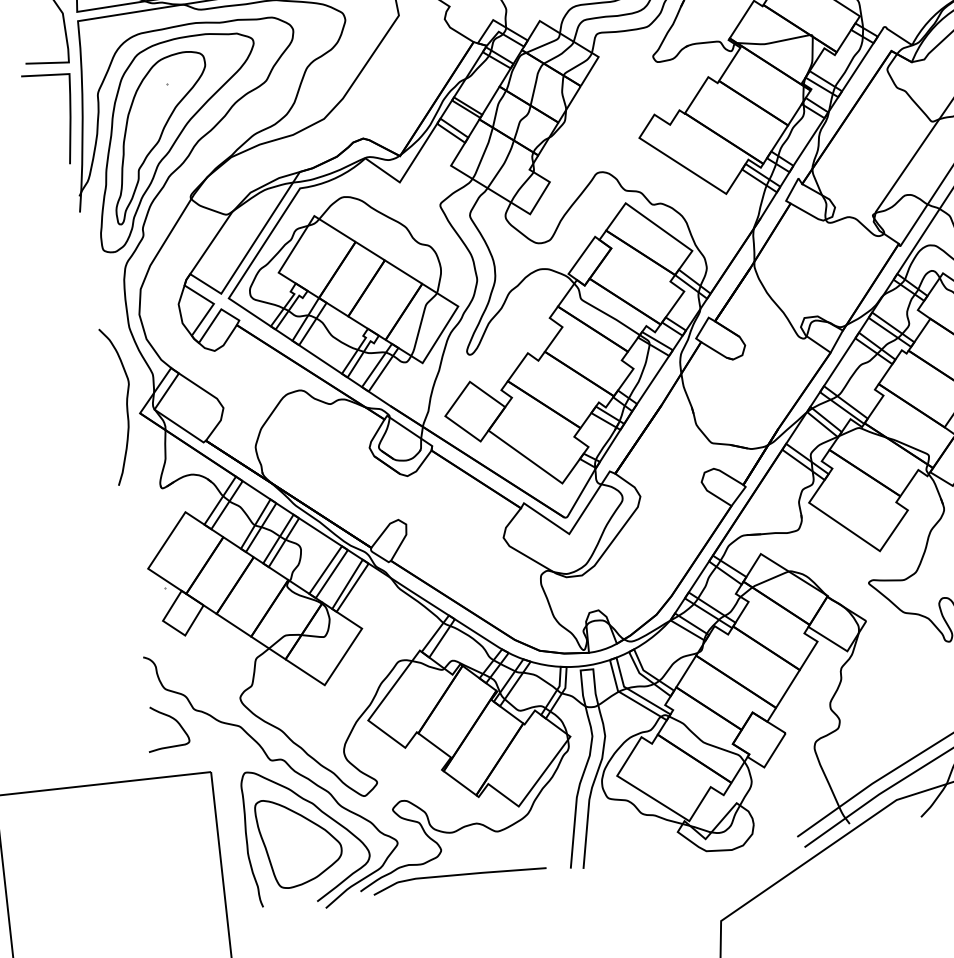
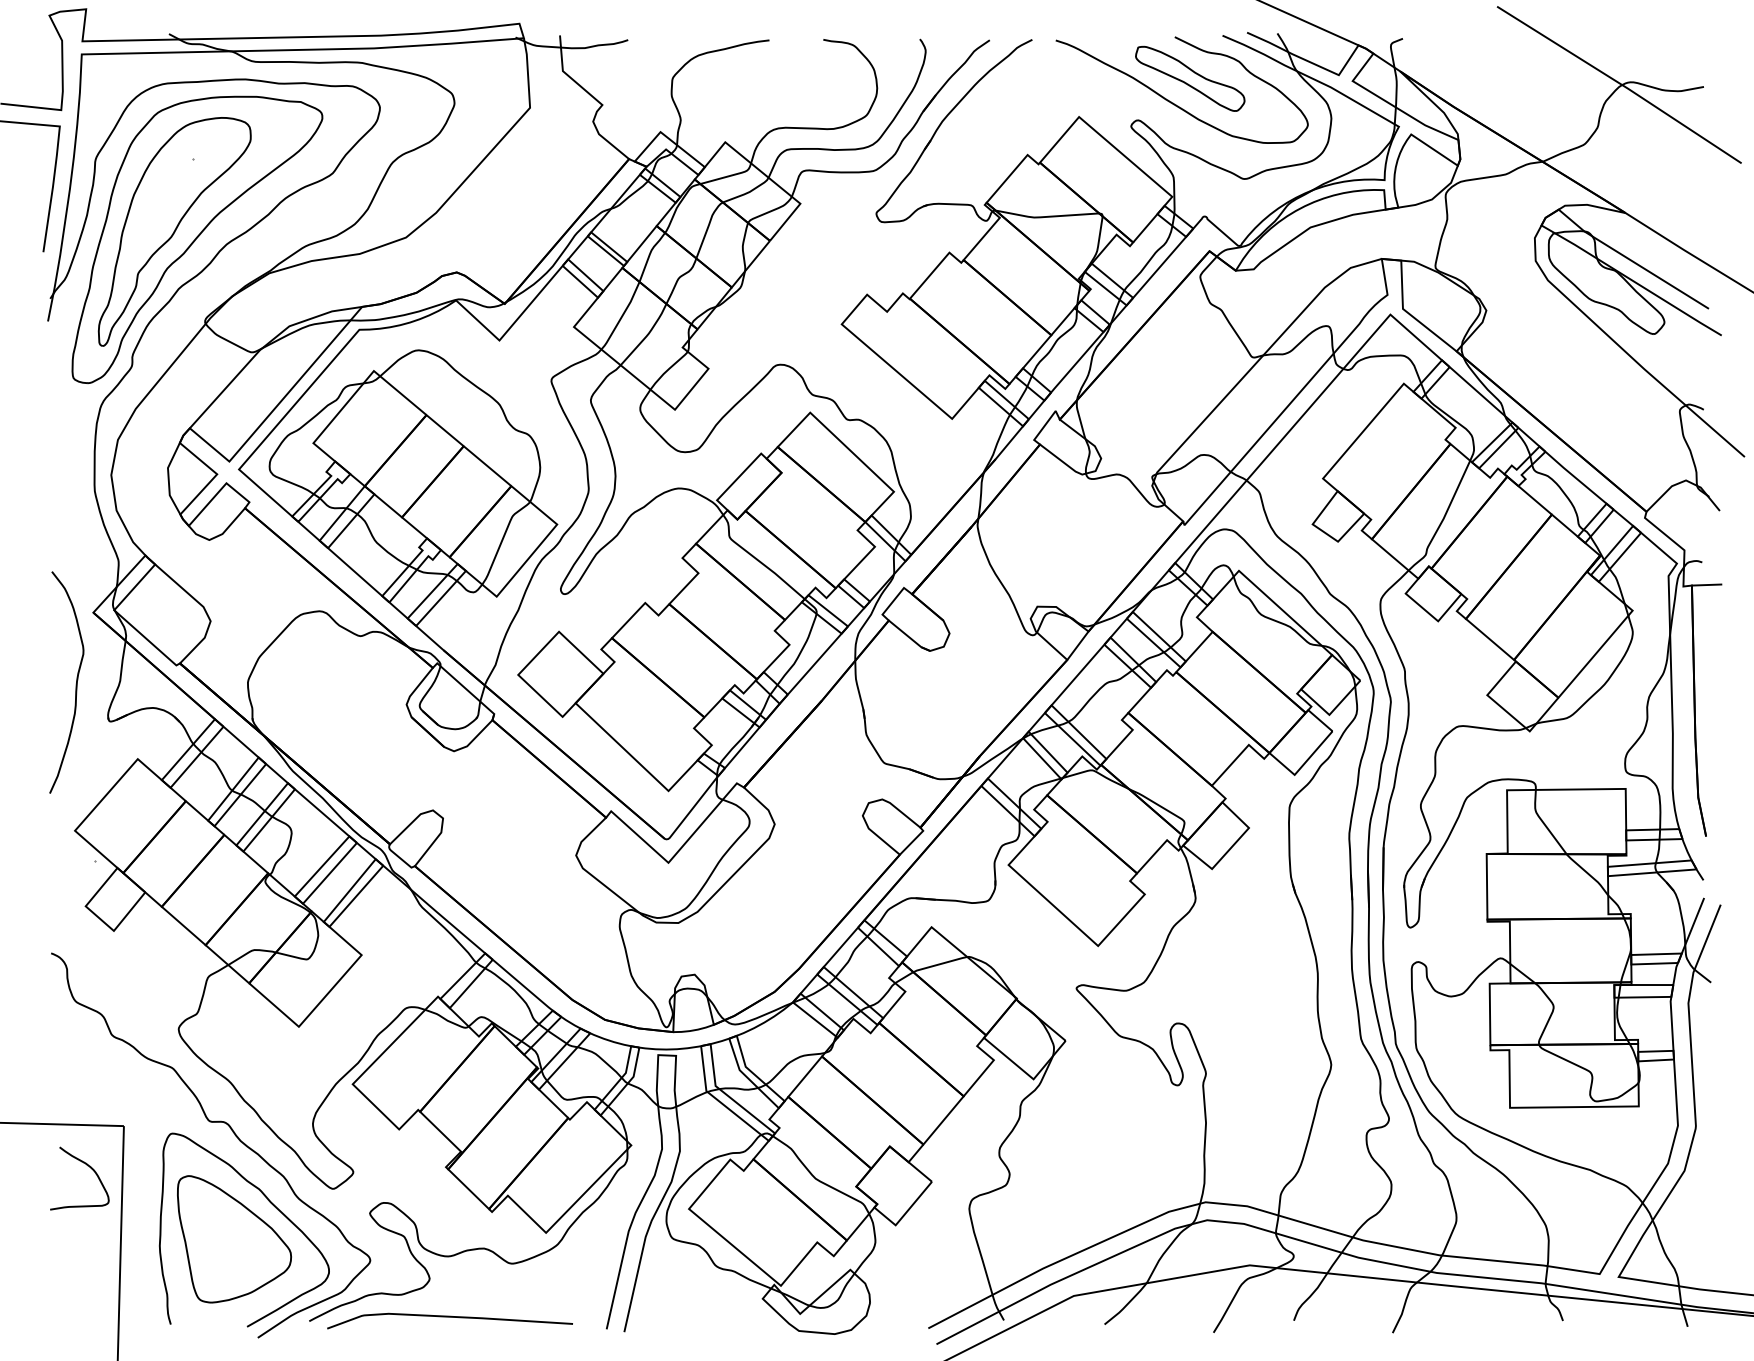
curve: (126, 406) -> (75, 684), moved
curve: (170, 717) -> (86, 1165), moved

